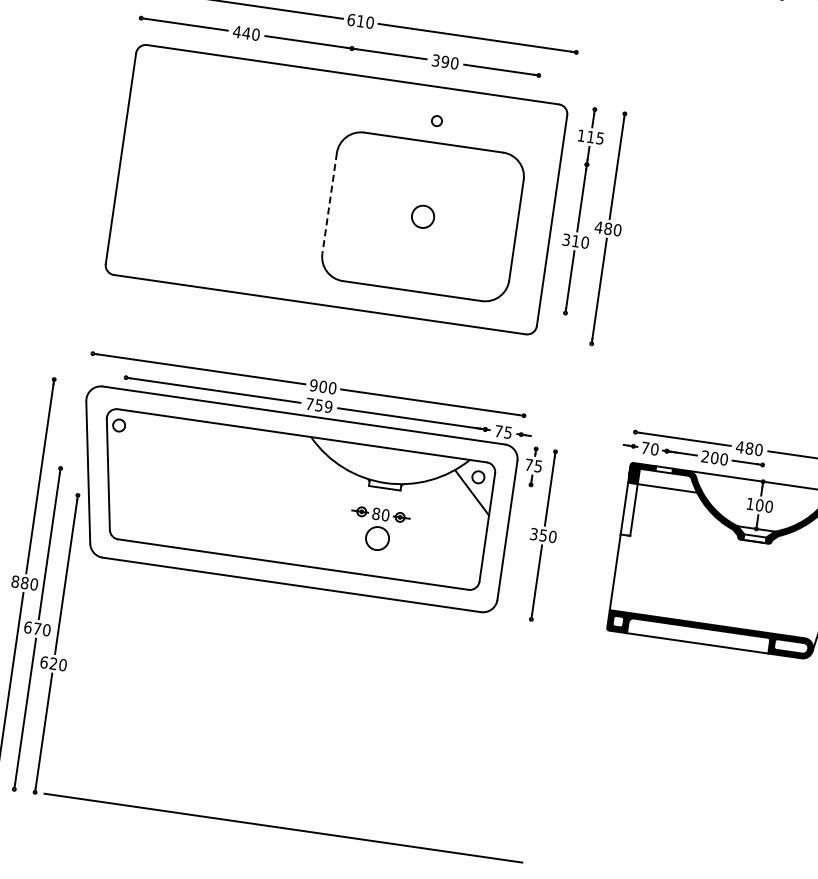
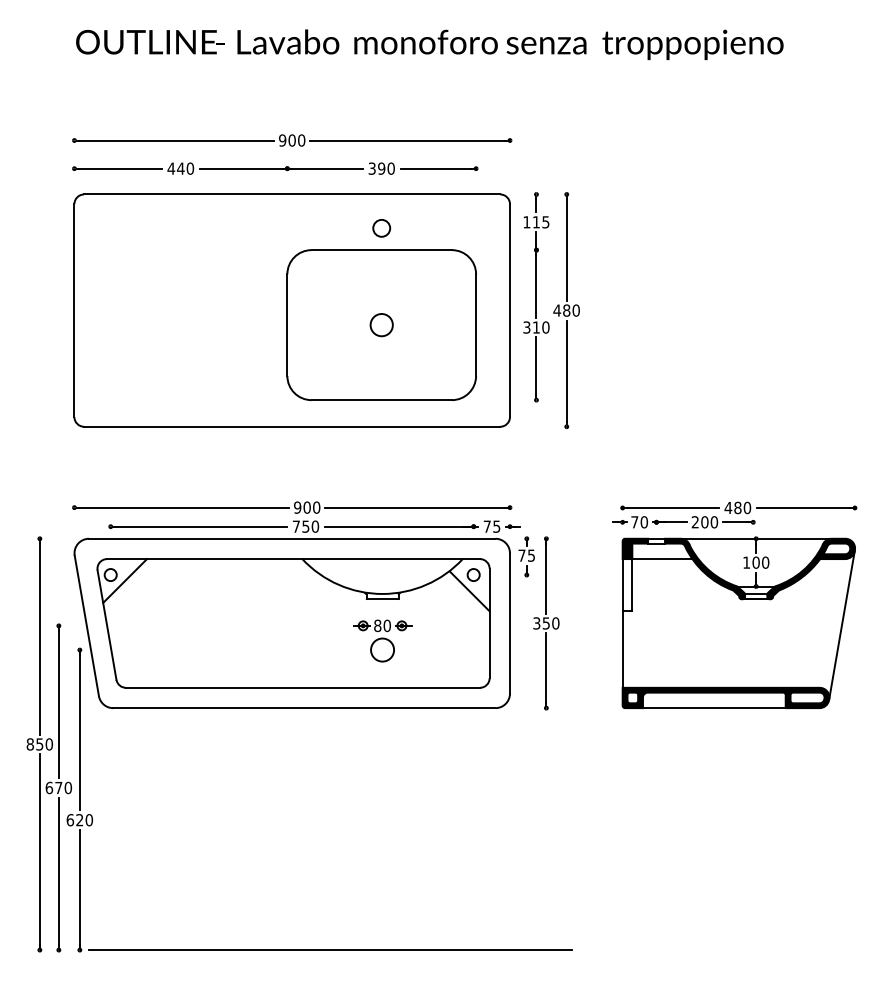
text: (356, 20) -> (287, 140), 610 -> 900
circle: (436, 121) -> (381, 228), size x1.67
line: (329, 203) -> (287, 325), dashed -> solid
text: (327, 406) -> (314, 526), 759 -> 750
line: (133, 433) -> (125, 580), added
text: (24, 583) -> (39, 744), 880 -> 850

